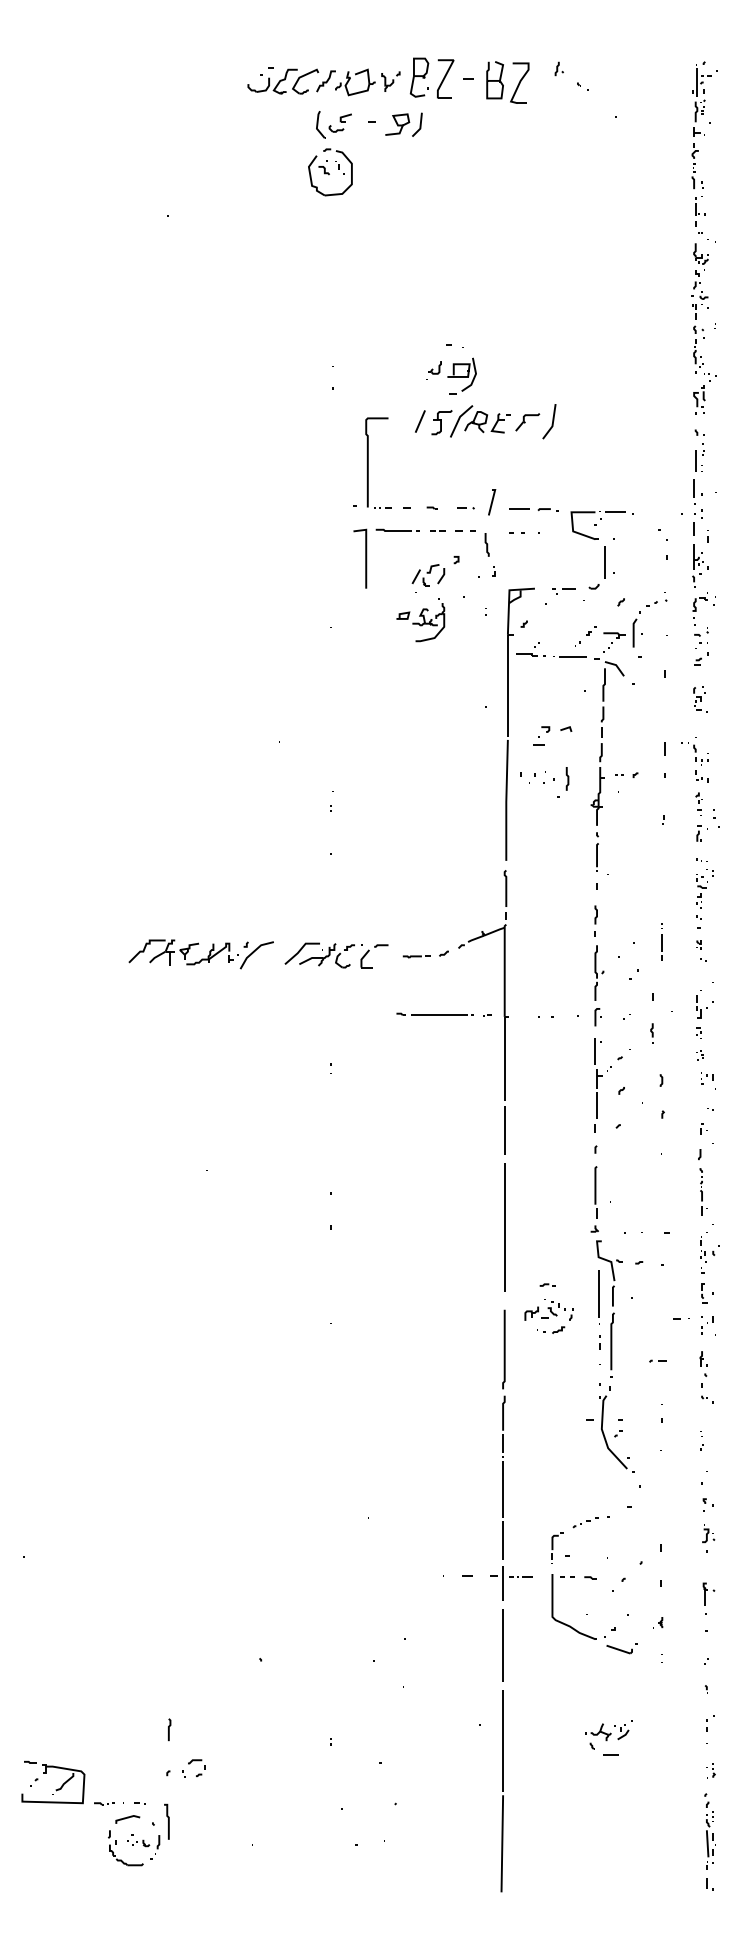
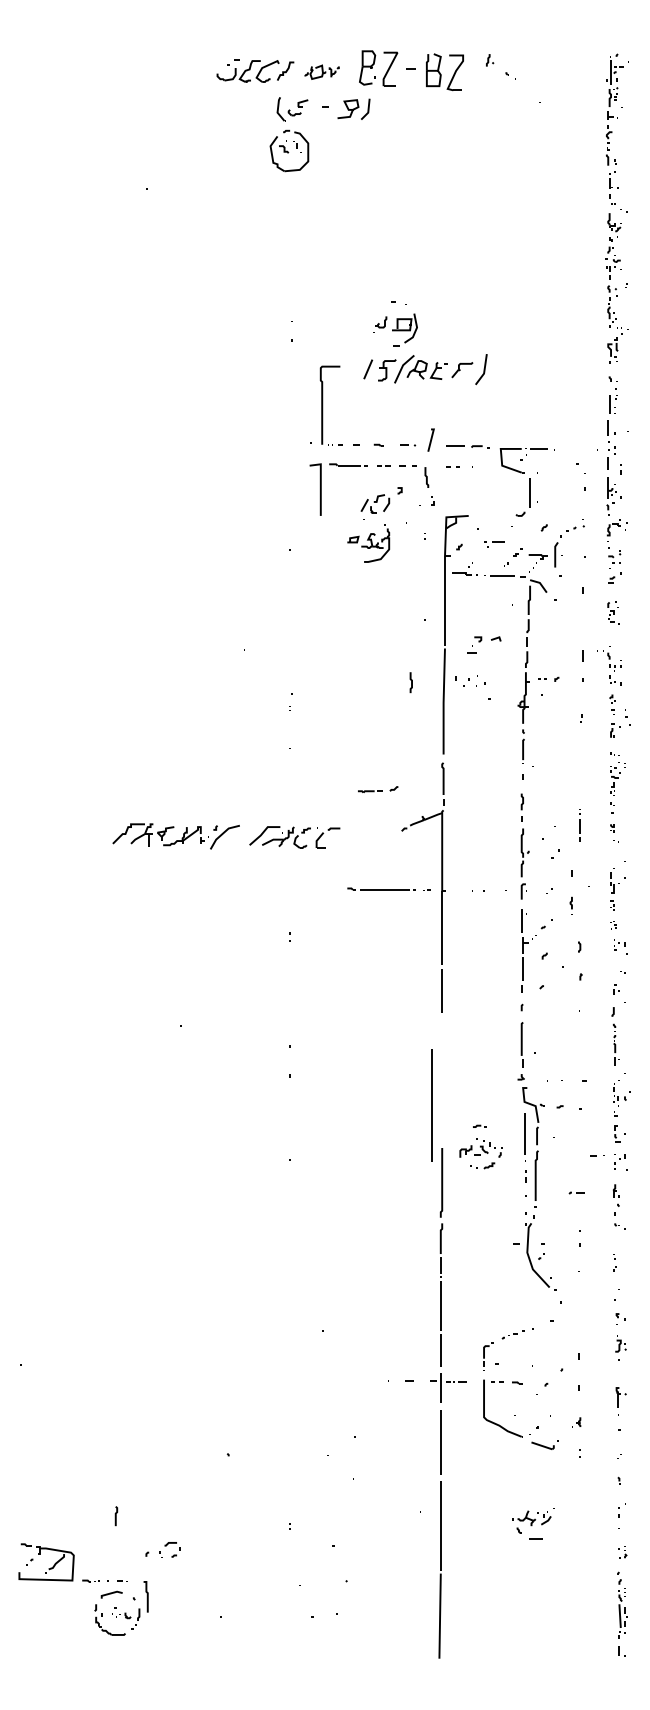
part: (367, 82) -> (321, 72), size x0.6
part: (564, 591) -> (494, 544), moved
line: (567, 778) -> (411, 682), moved
part: (426, 954) -> (378, 789), moved
line: (503, 1228) -> (431, 1105), moved
line: (169, 1730) -> (116, 1516), moved

